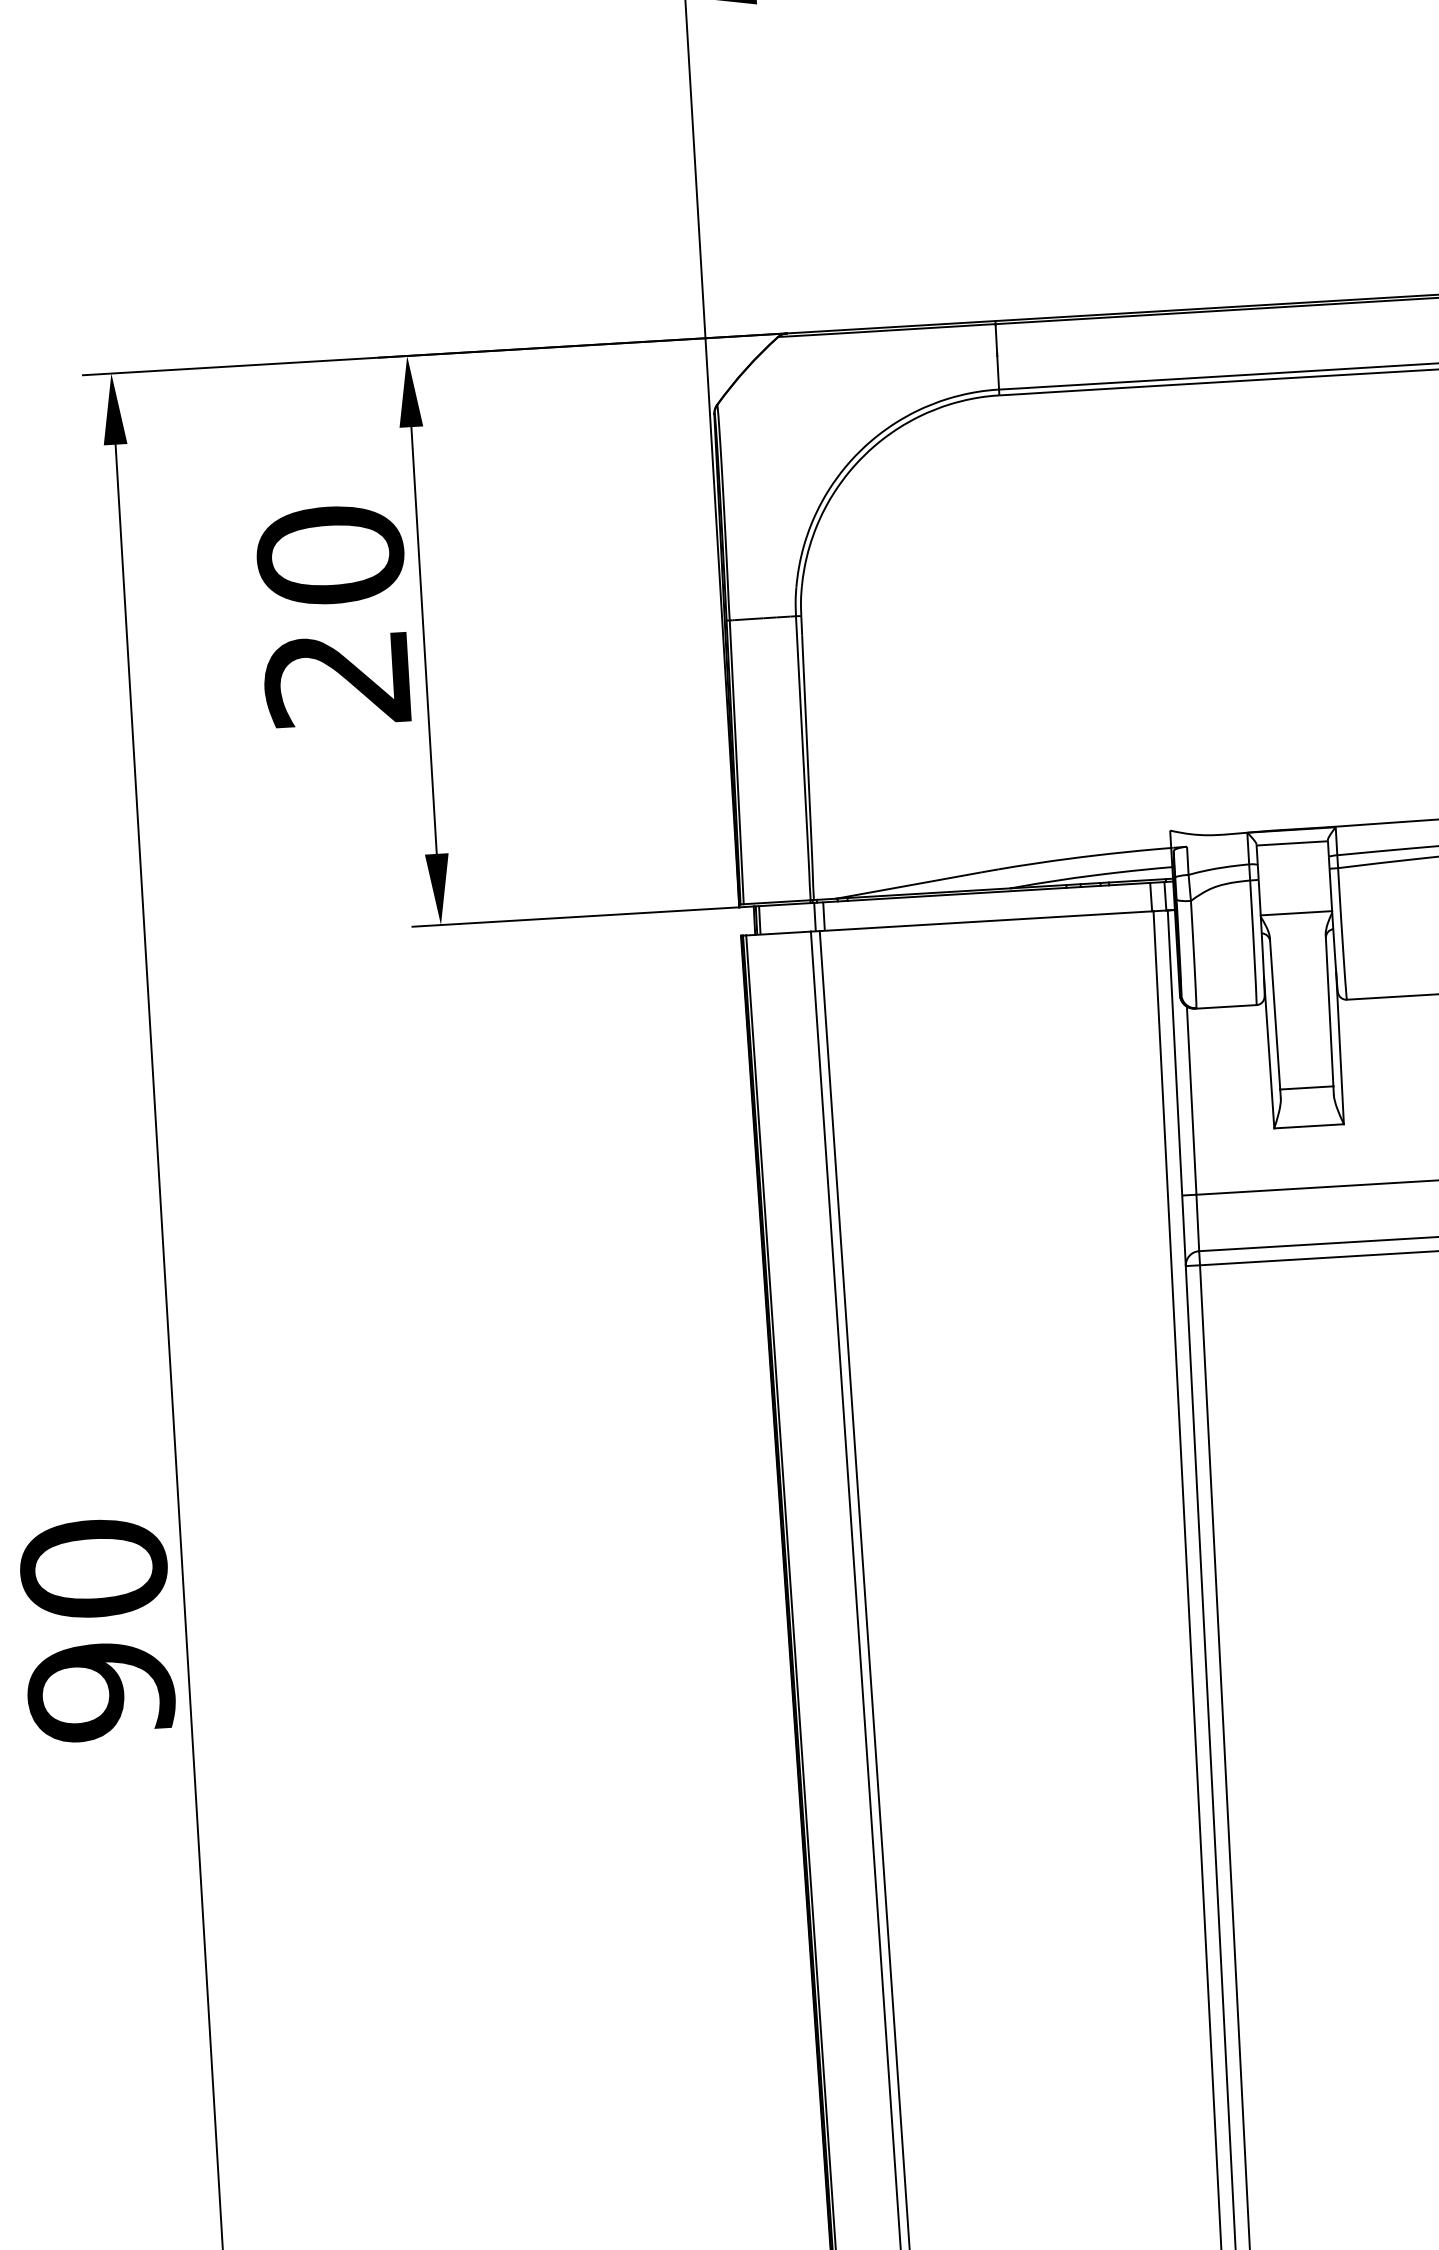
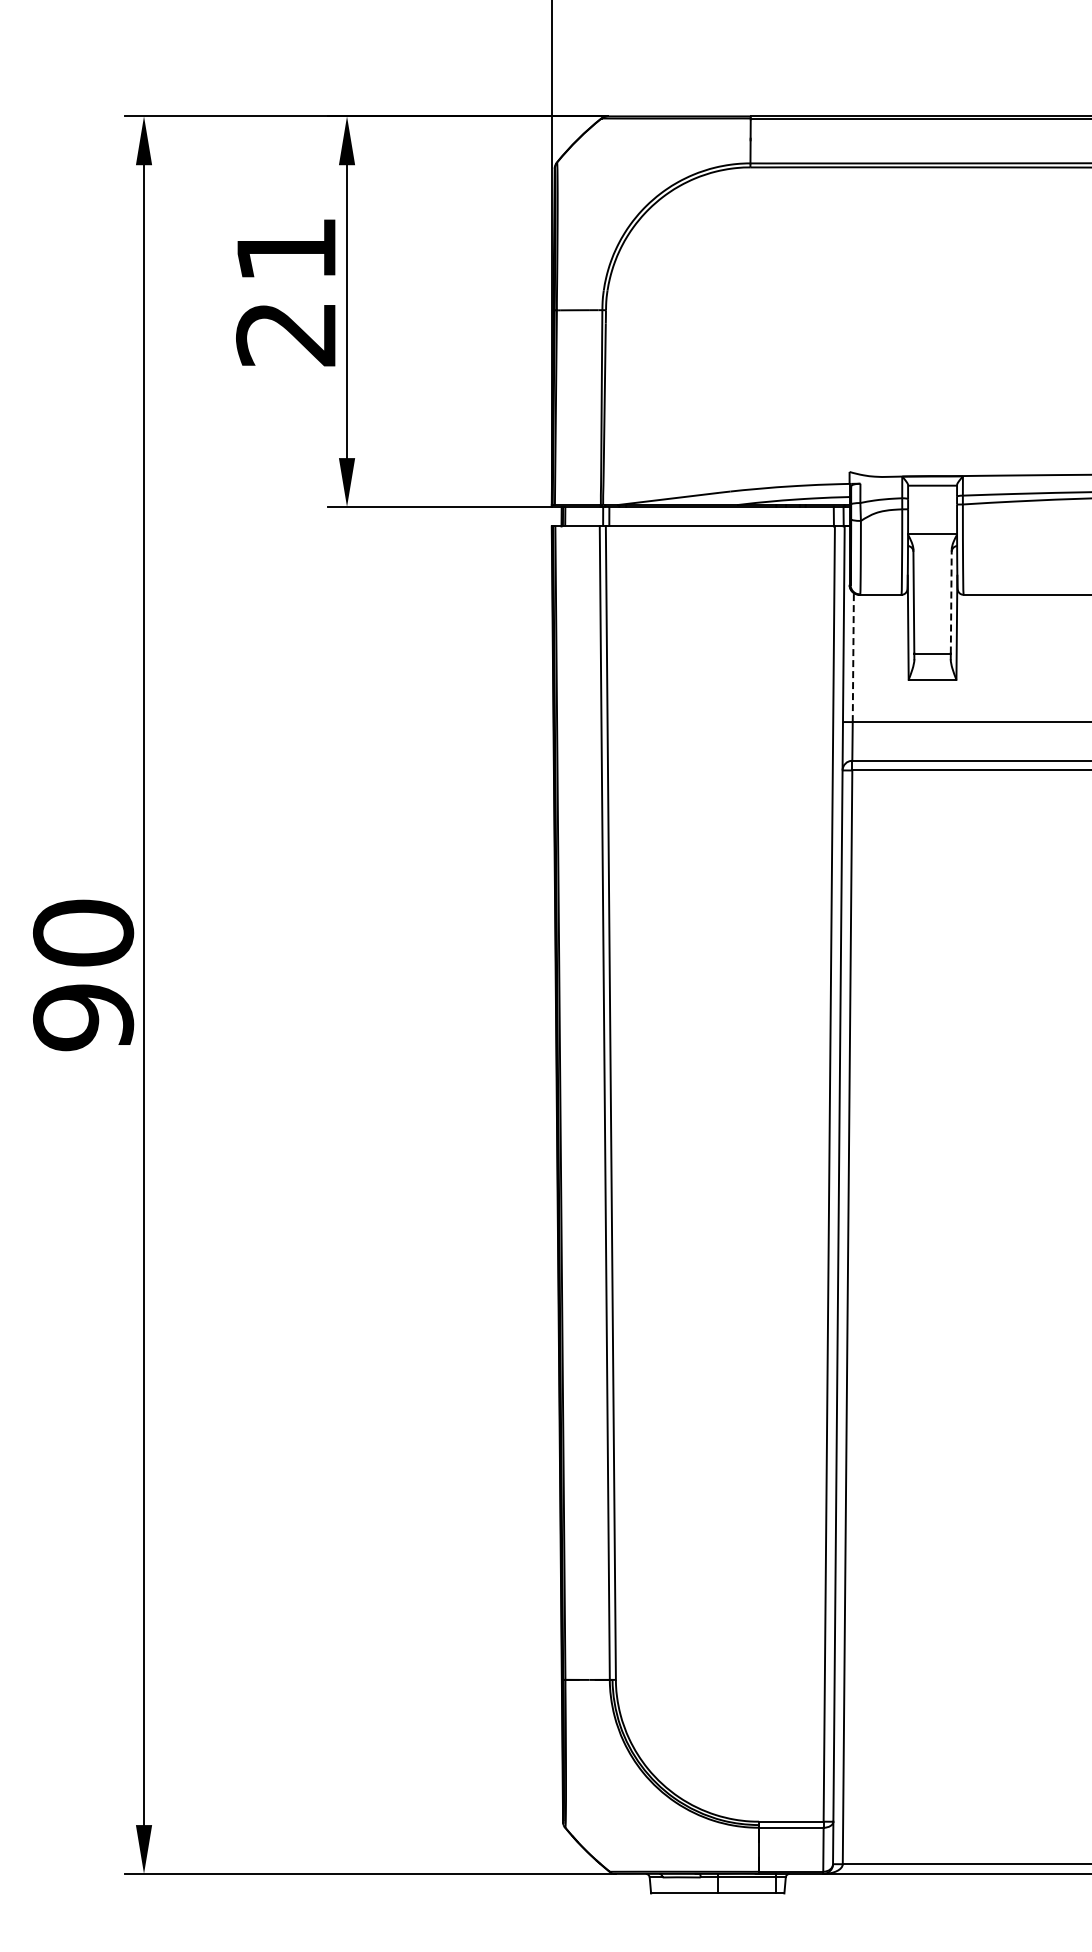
text: (330, 555) -> (286, 249), 20 -> 21
line: (1329, 1010) -> (951, 601), solid -> dashed
line: (1191, 1100) -> (853, 657), solid -> dashed

